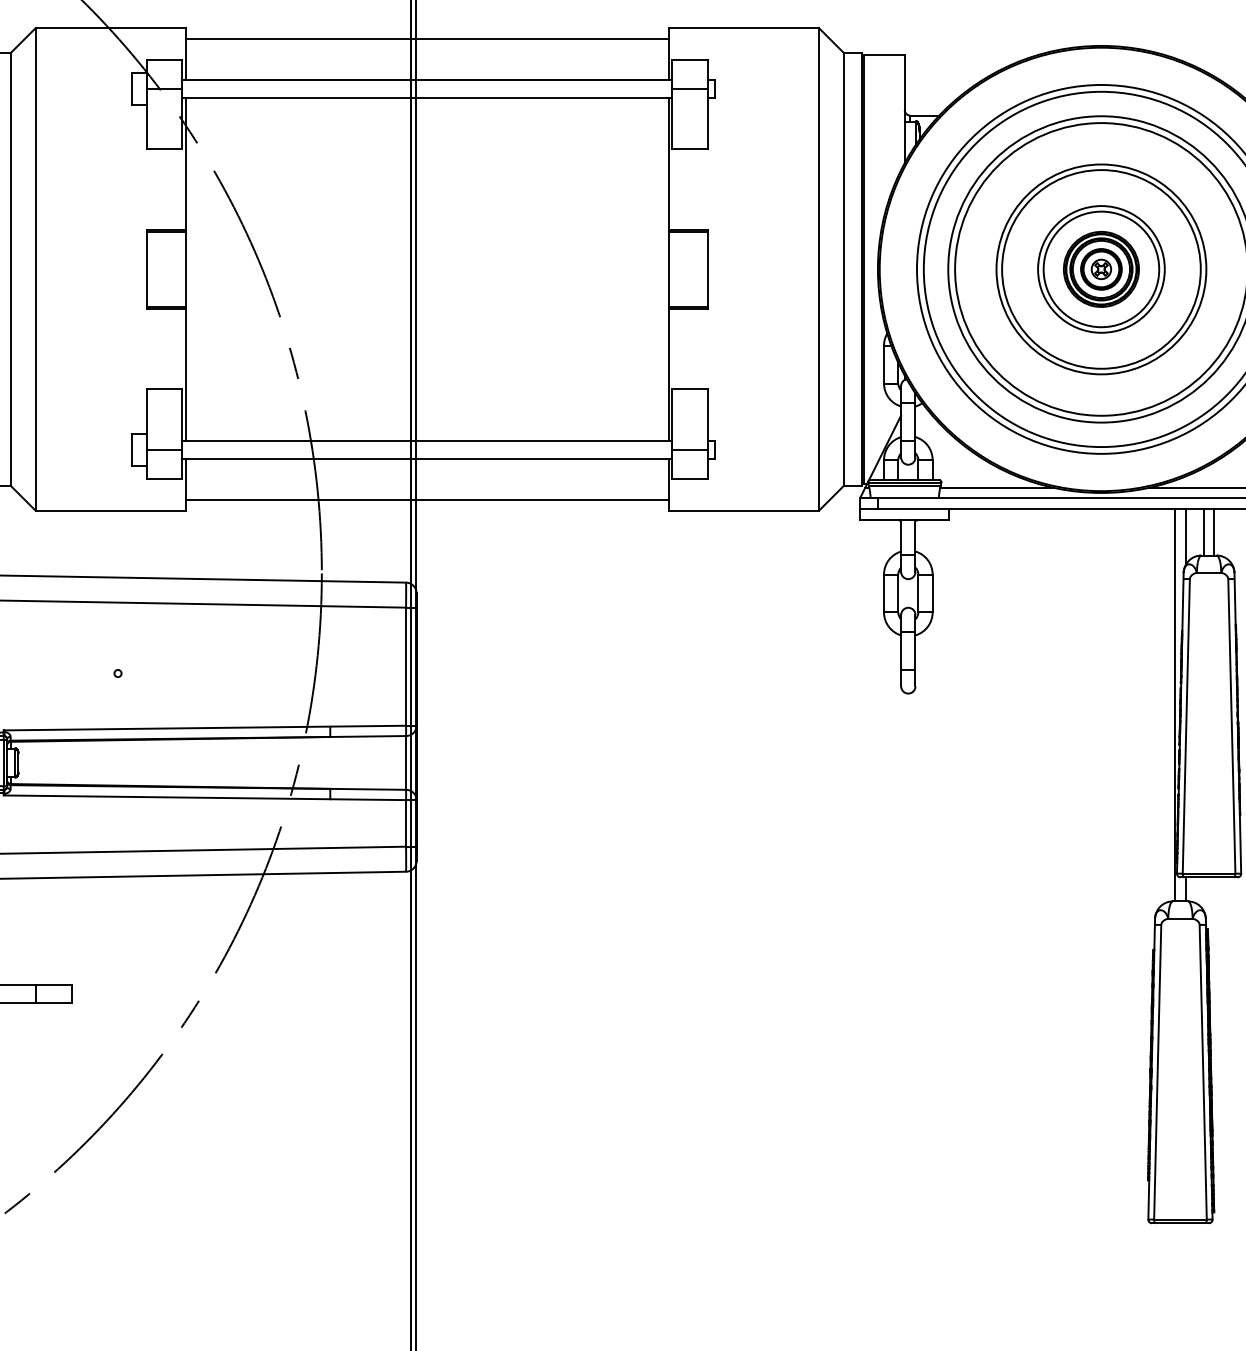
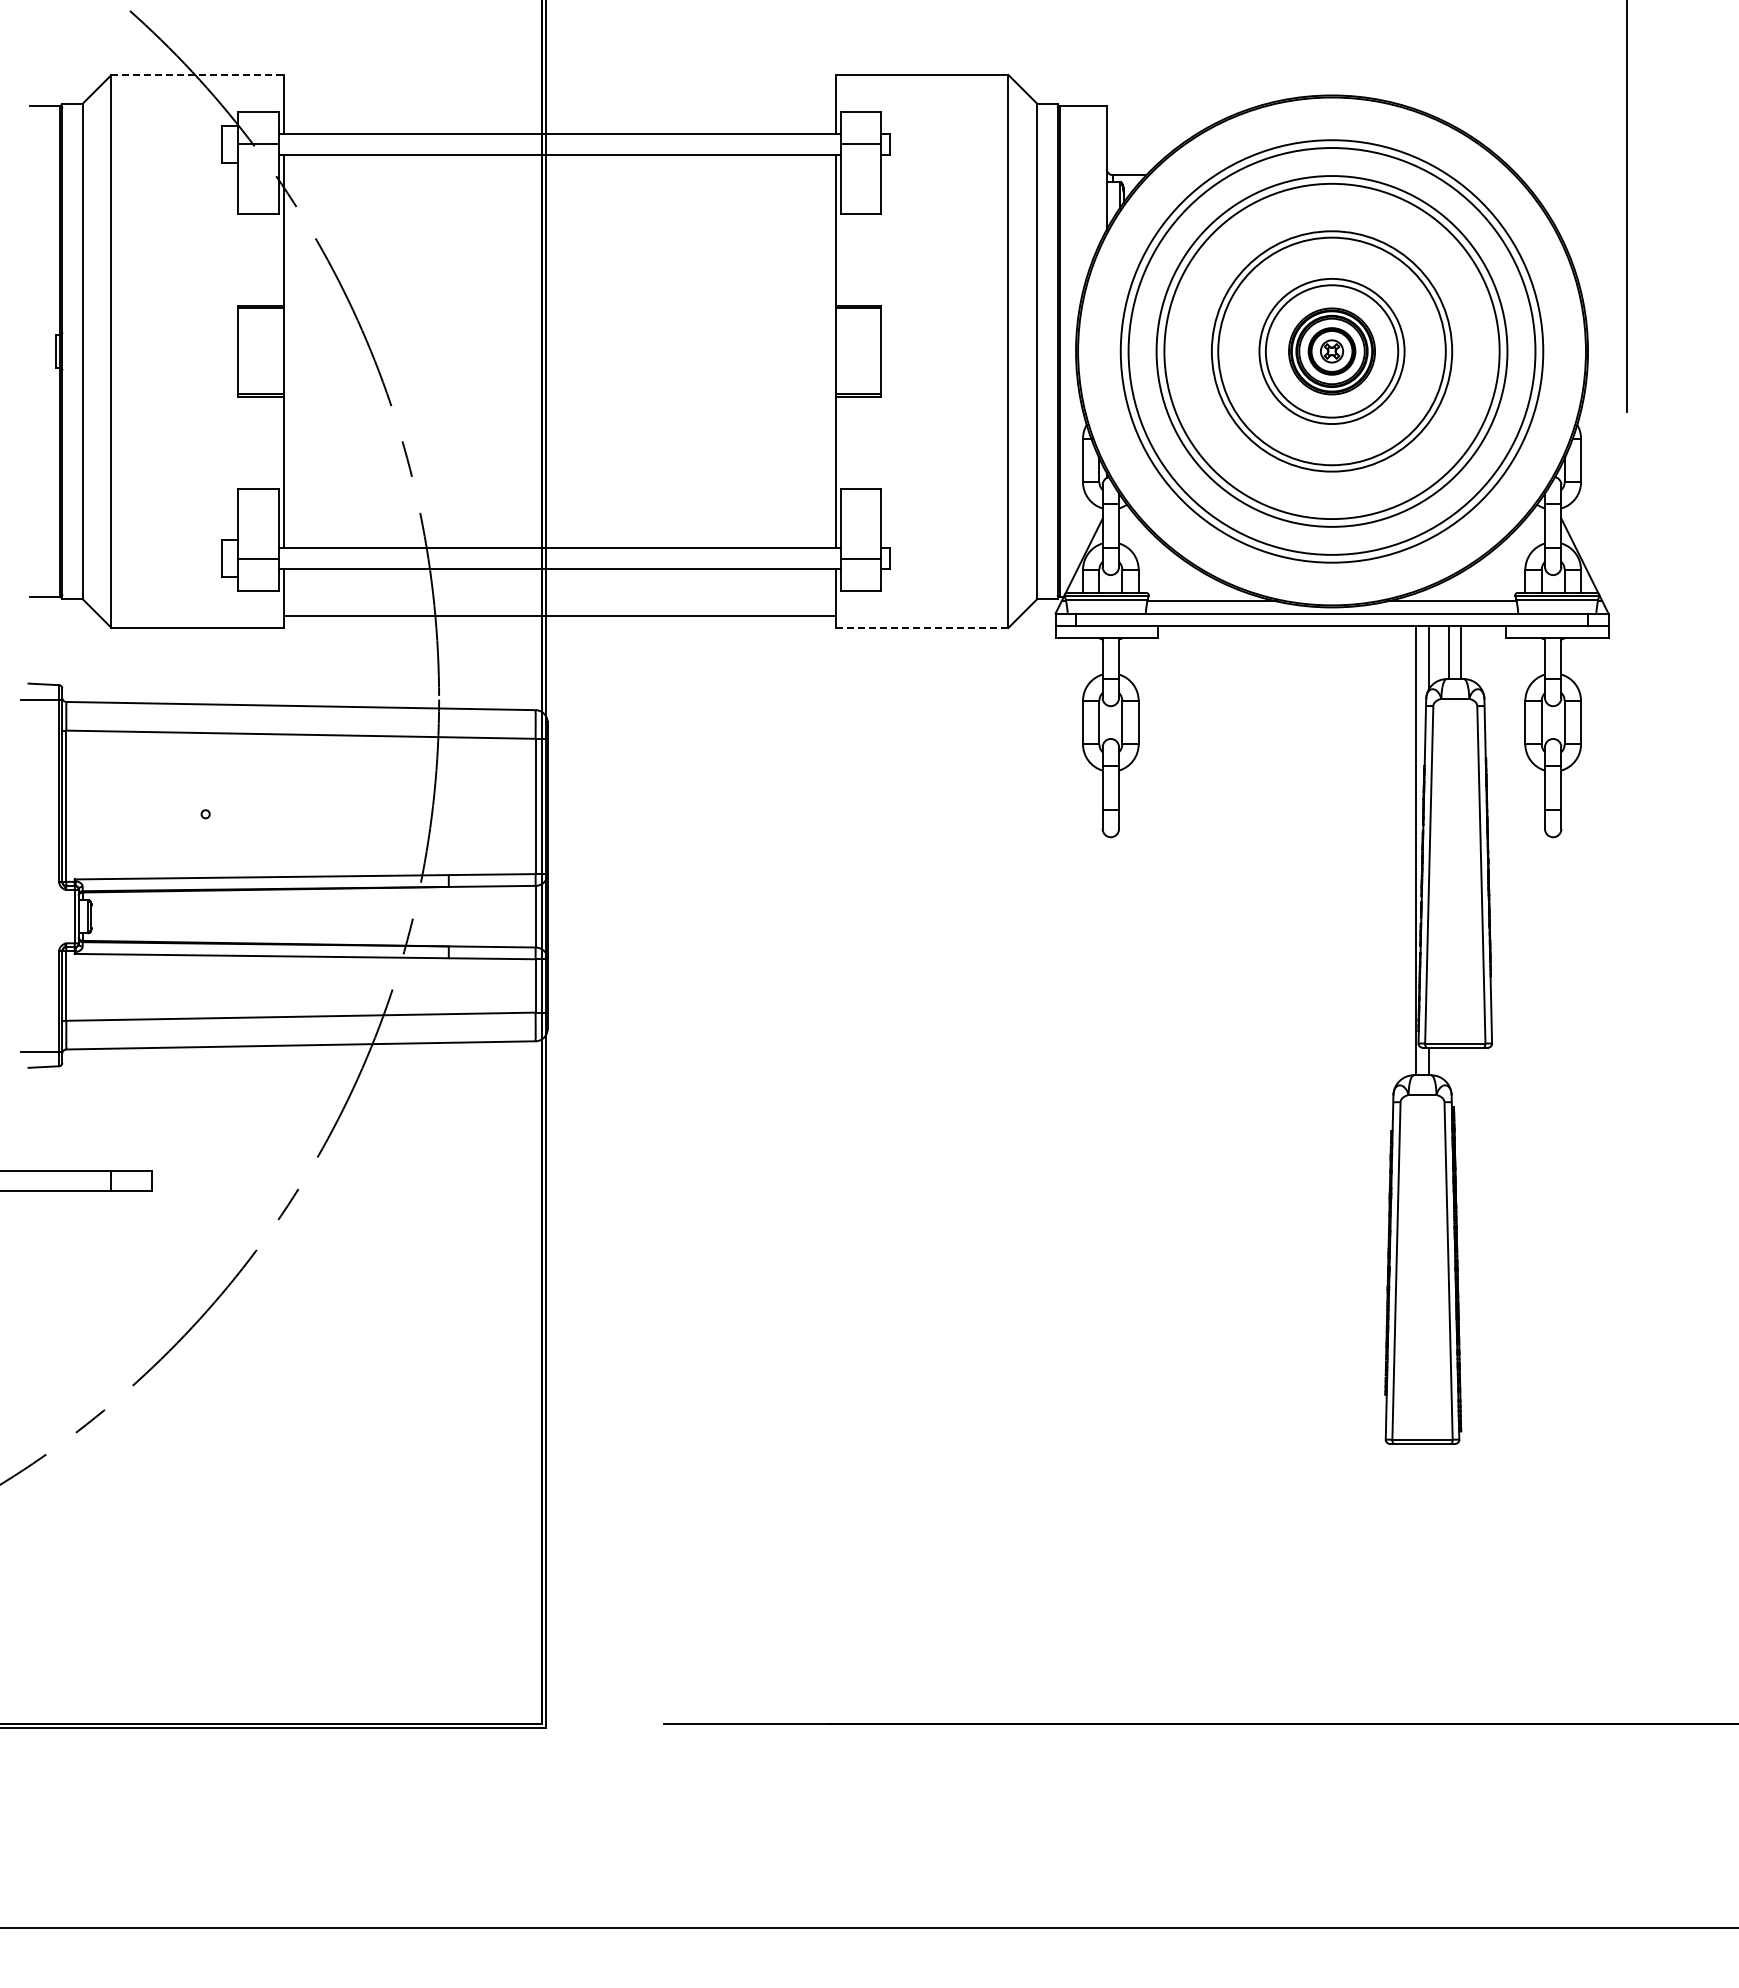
line: (110, 27) -> (197, 74), solid -> dashed
line: (426, 38) -> (559, 87), removed
line: (743, 510) -> (922, 627), solid -> dashed

